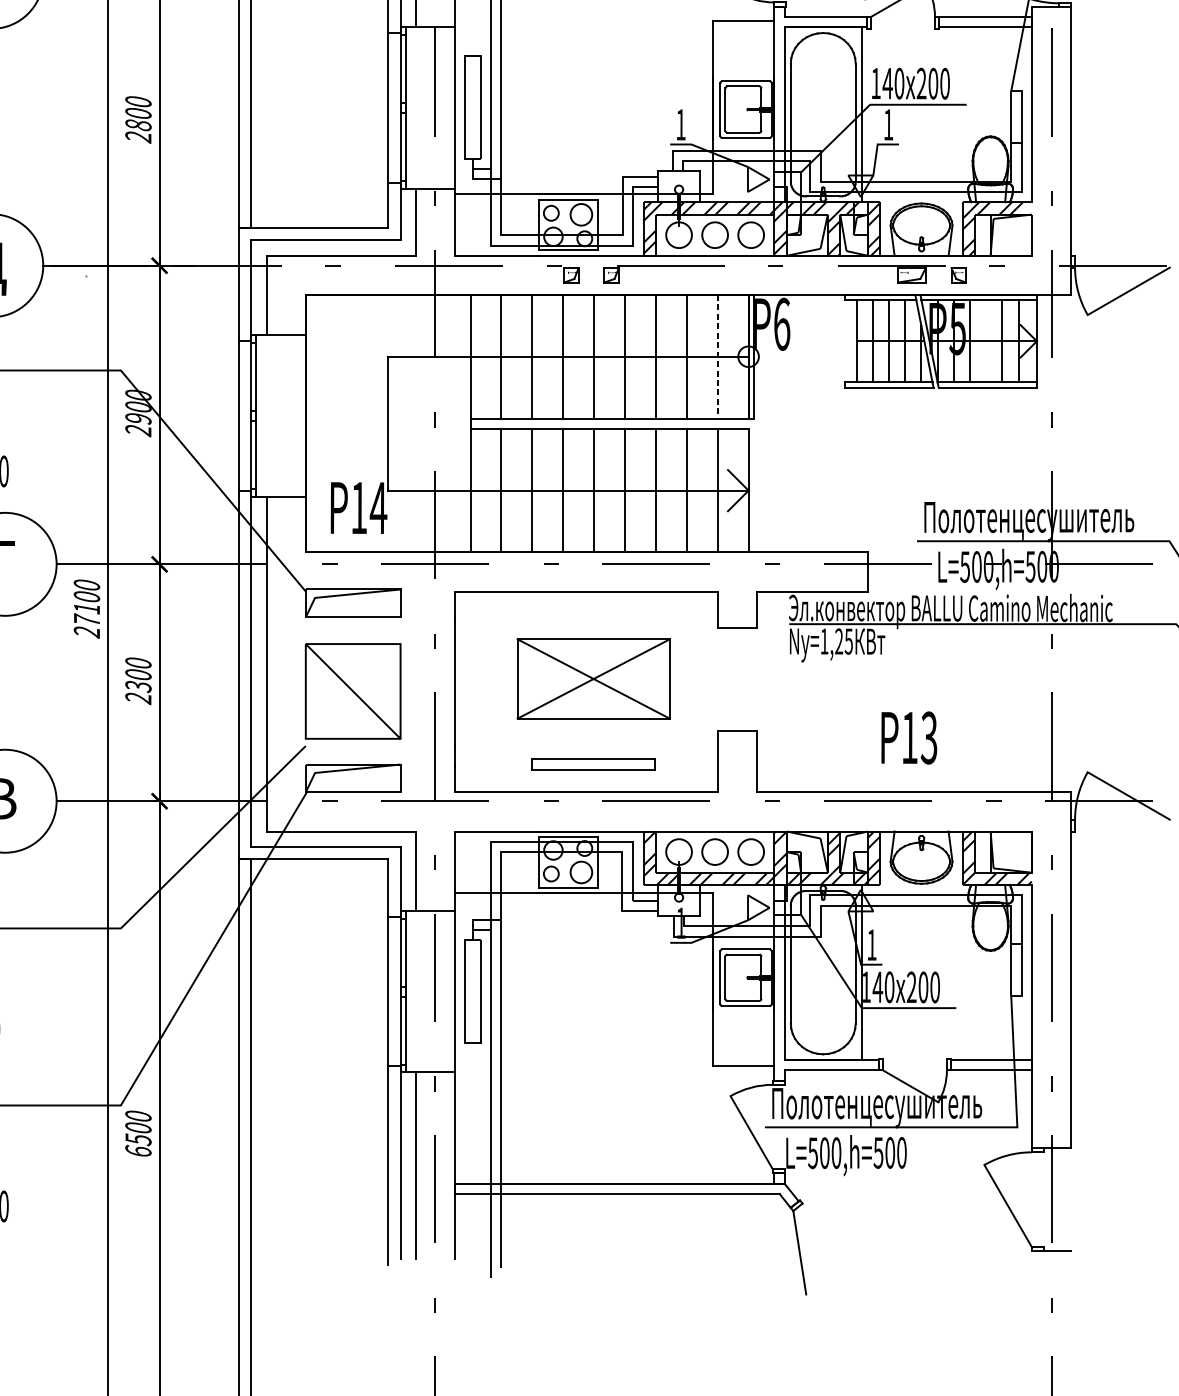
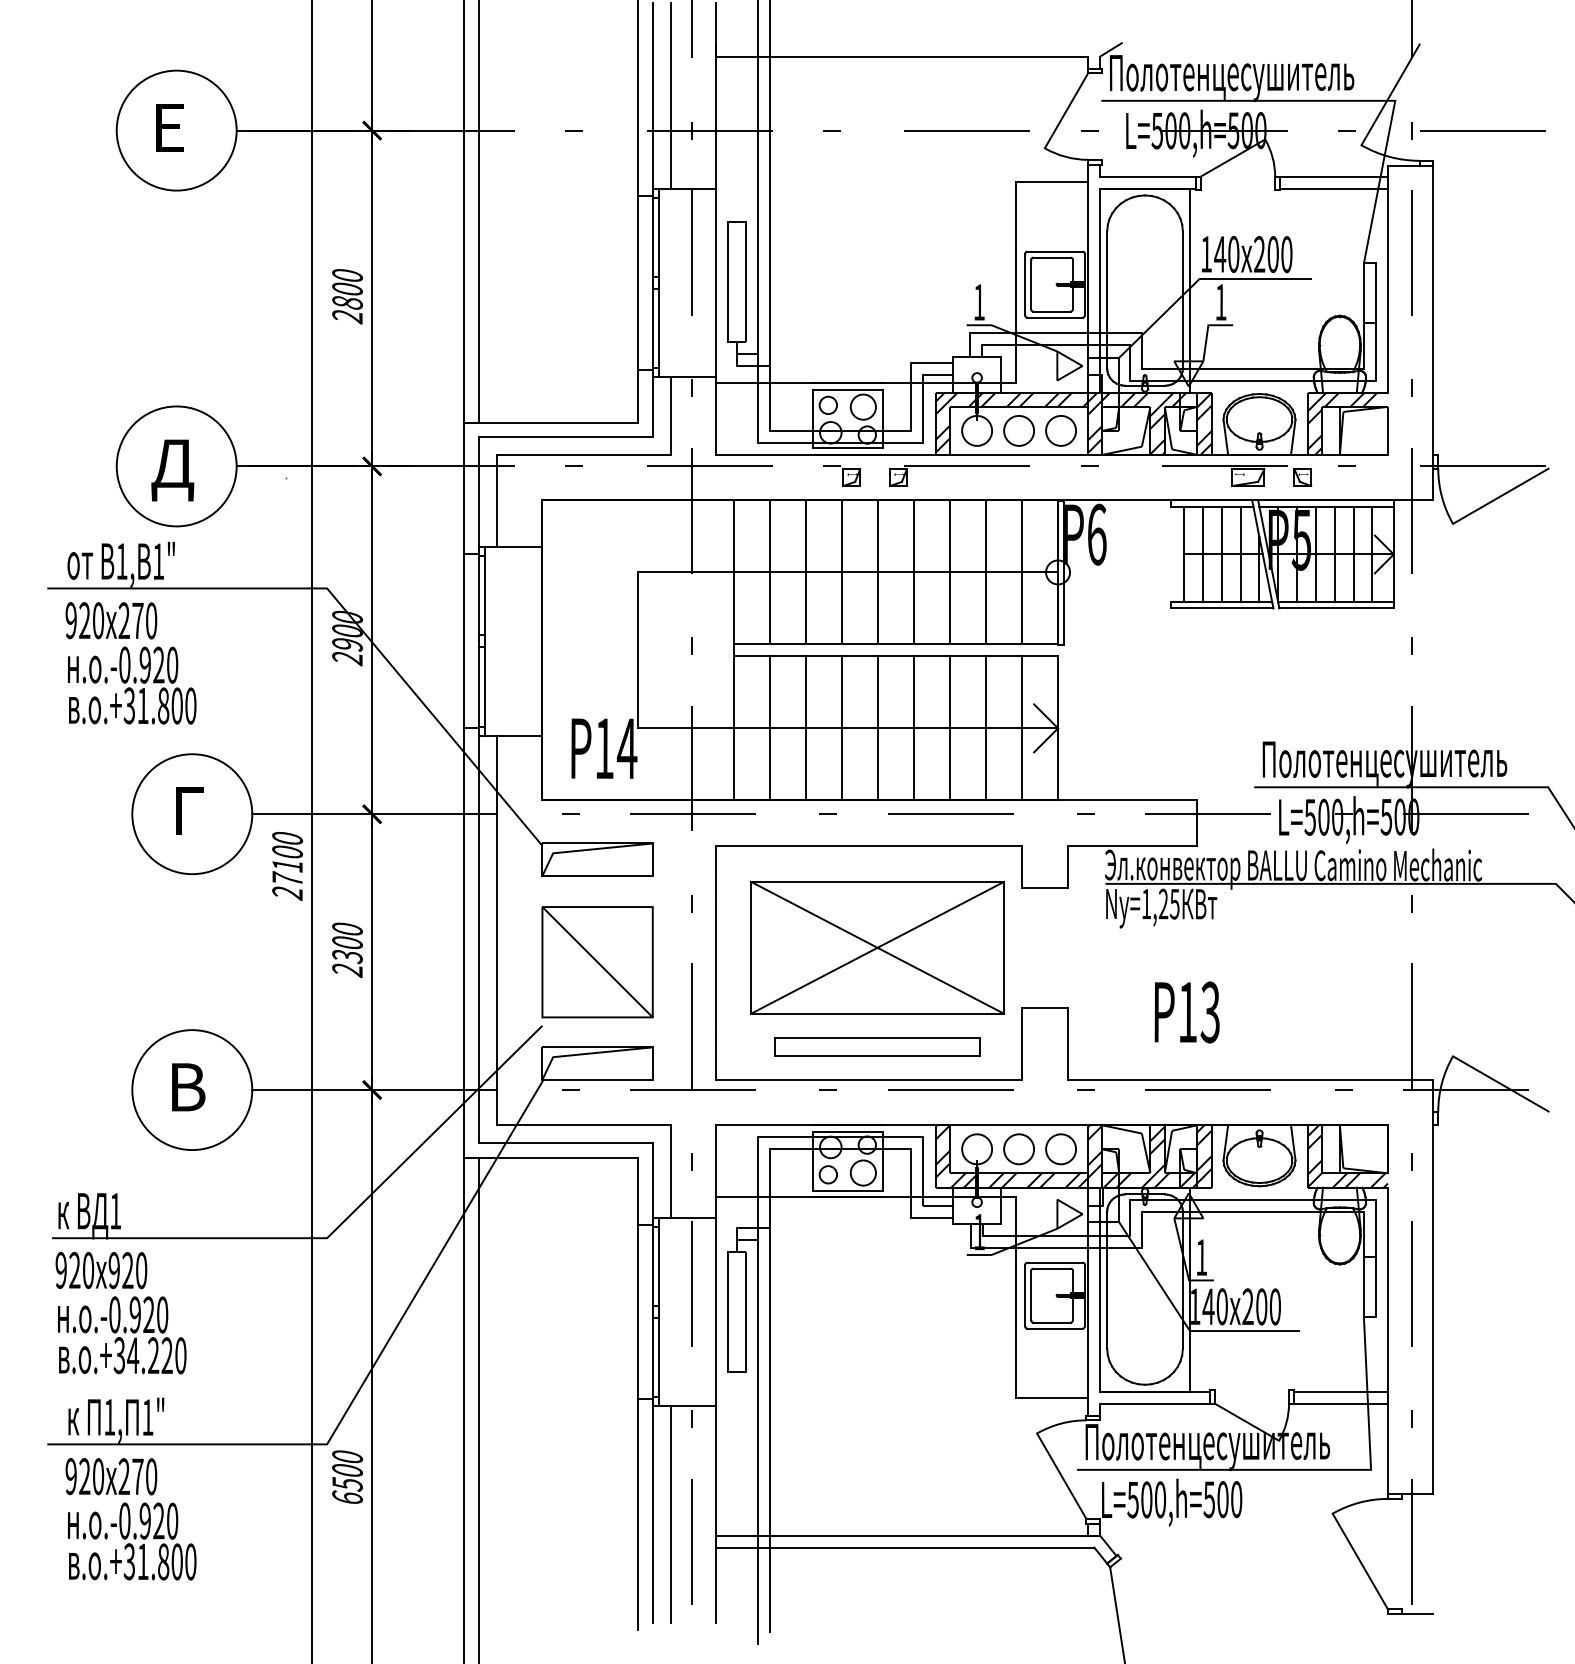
line: (985, 341) -> (1334, 554), added
line: (718, 356) -> (1022, 572), dashed -> solid
part: (593, 678) -> (877, 947), size x1.43
text: (908, 738) -> (1186, 1012), moved
part: (593, 763) -> (877, 1046), size x1.43

